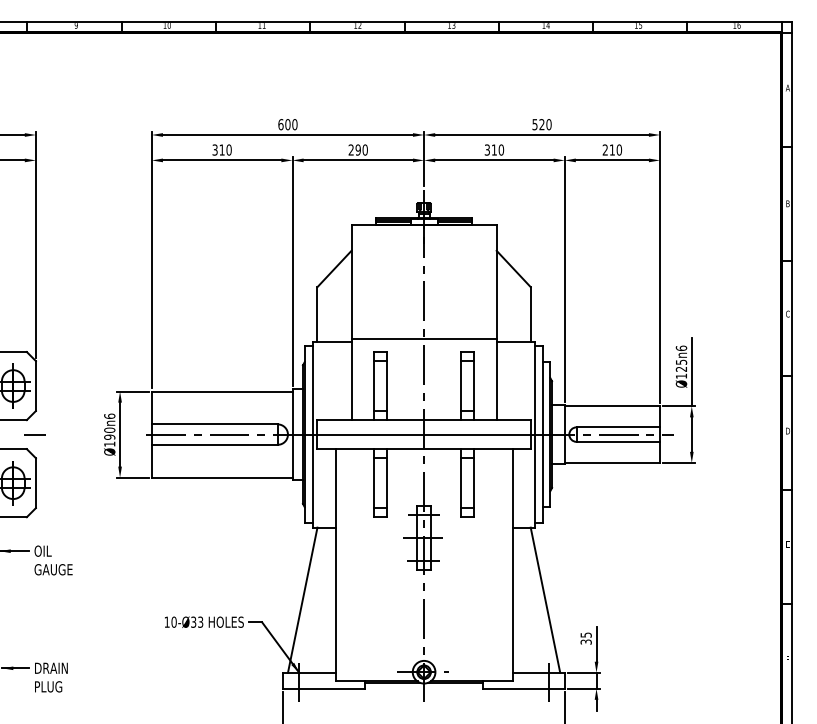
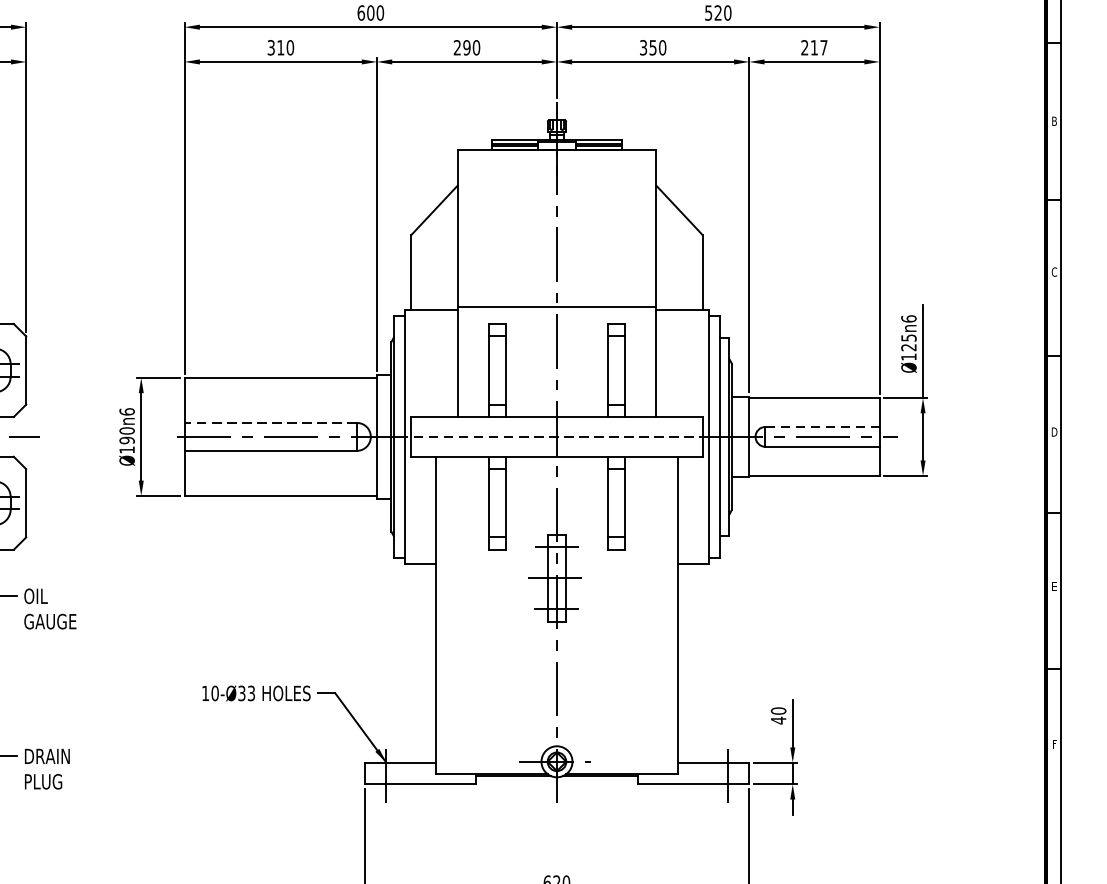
text: (493, 149) -> (651, 47), 310 -> 350
text: (619, 149) -> (824, 47), 210 -> 217
line: (214, 424) -> (270, 423), solid -> dashed
line: (618, 427) -> (822, 427), solid -> dashed
line: (423, 434) -> (556, 436), solid -> dashed
line: (302, 599) -> (390, 662), removed
line: (545, 599) -> (722, 662), removed
text: (585, 638) -> (777, 715), 35 -> 40

